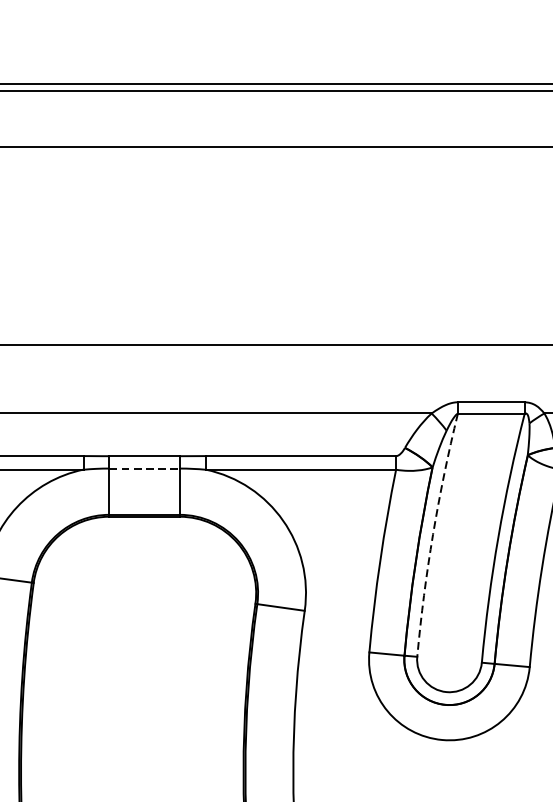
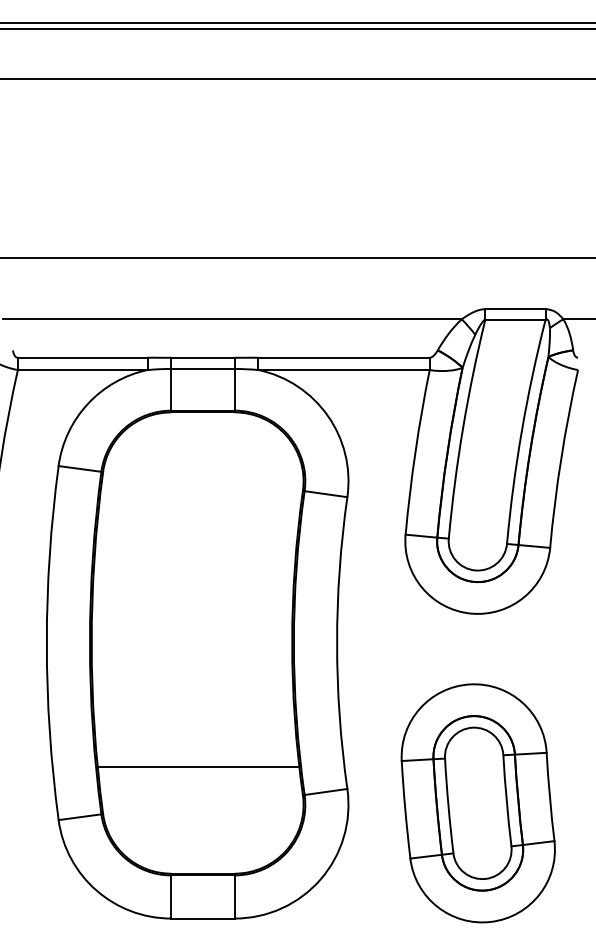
line: (145, 468) -> (203, 368), dashed -> solid
arc: (433, 534) -> (463, 428), dashed -> solid

